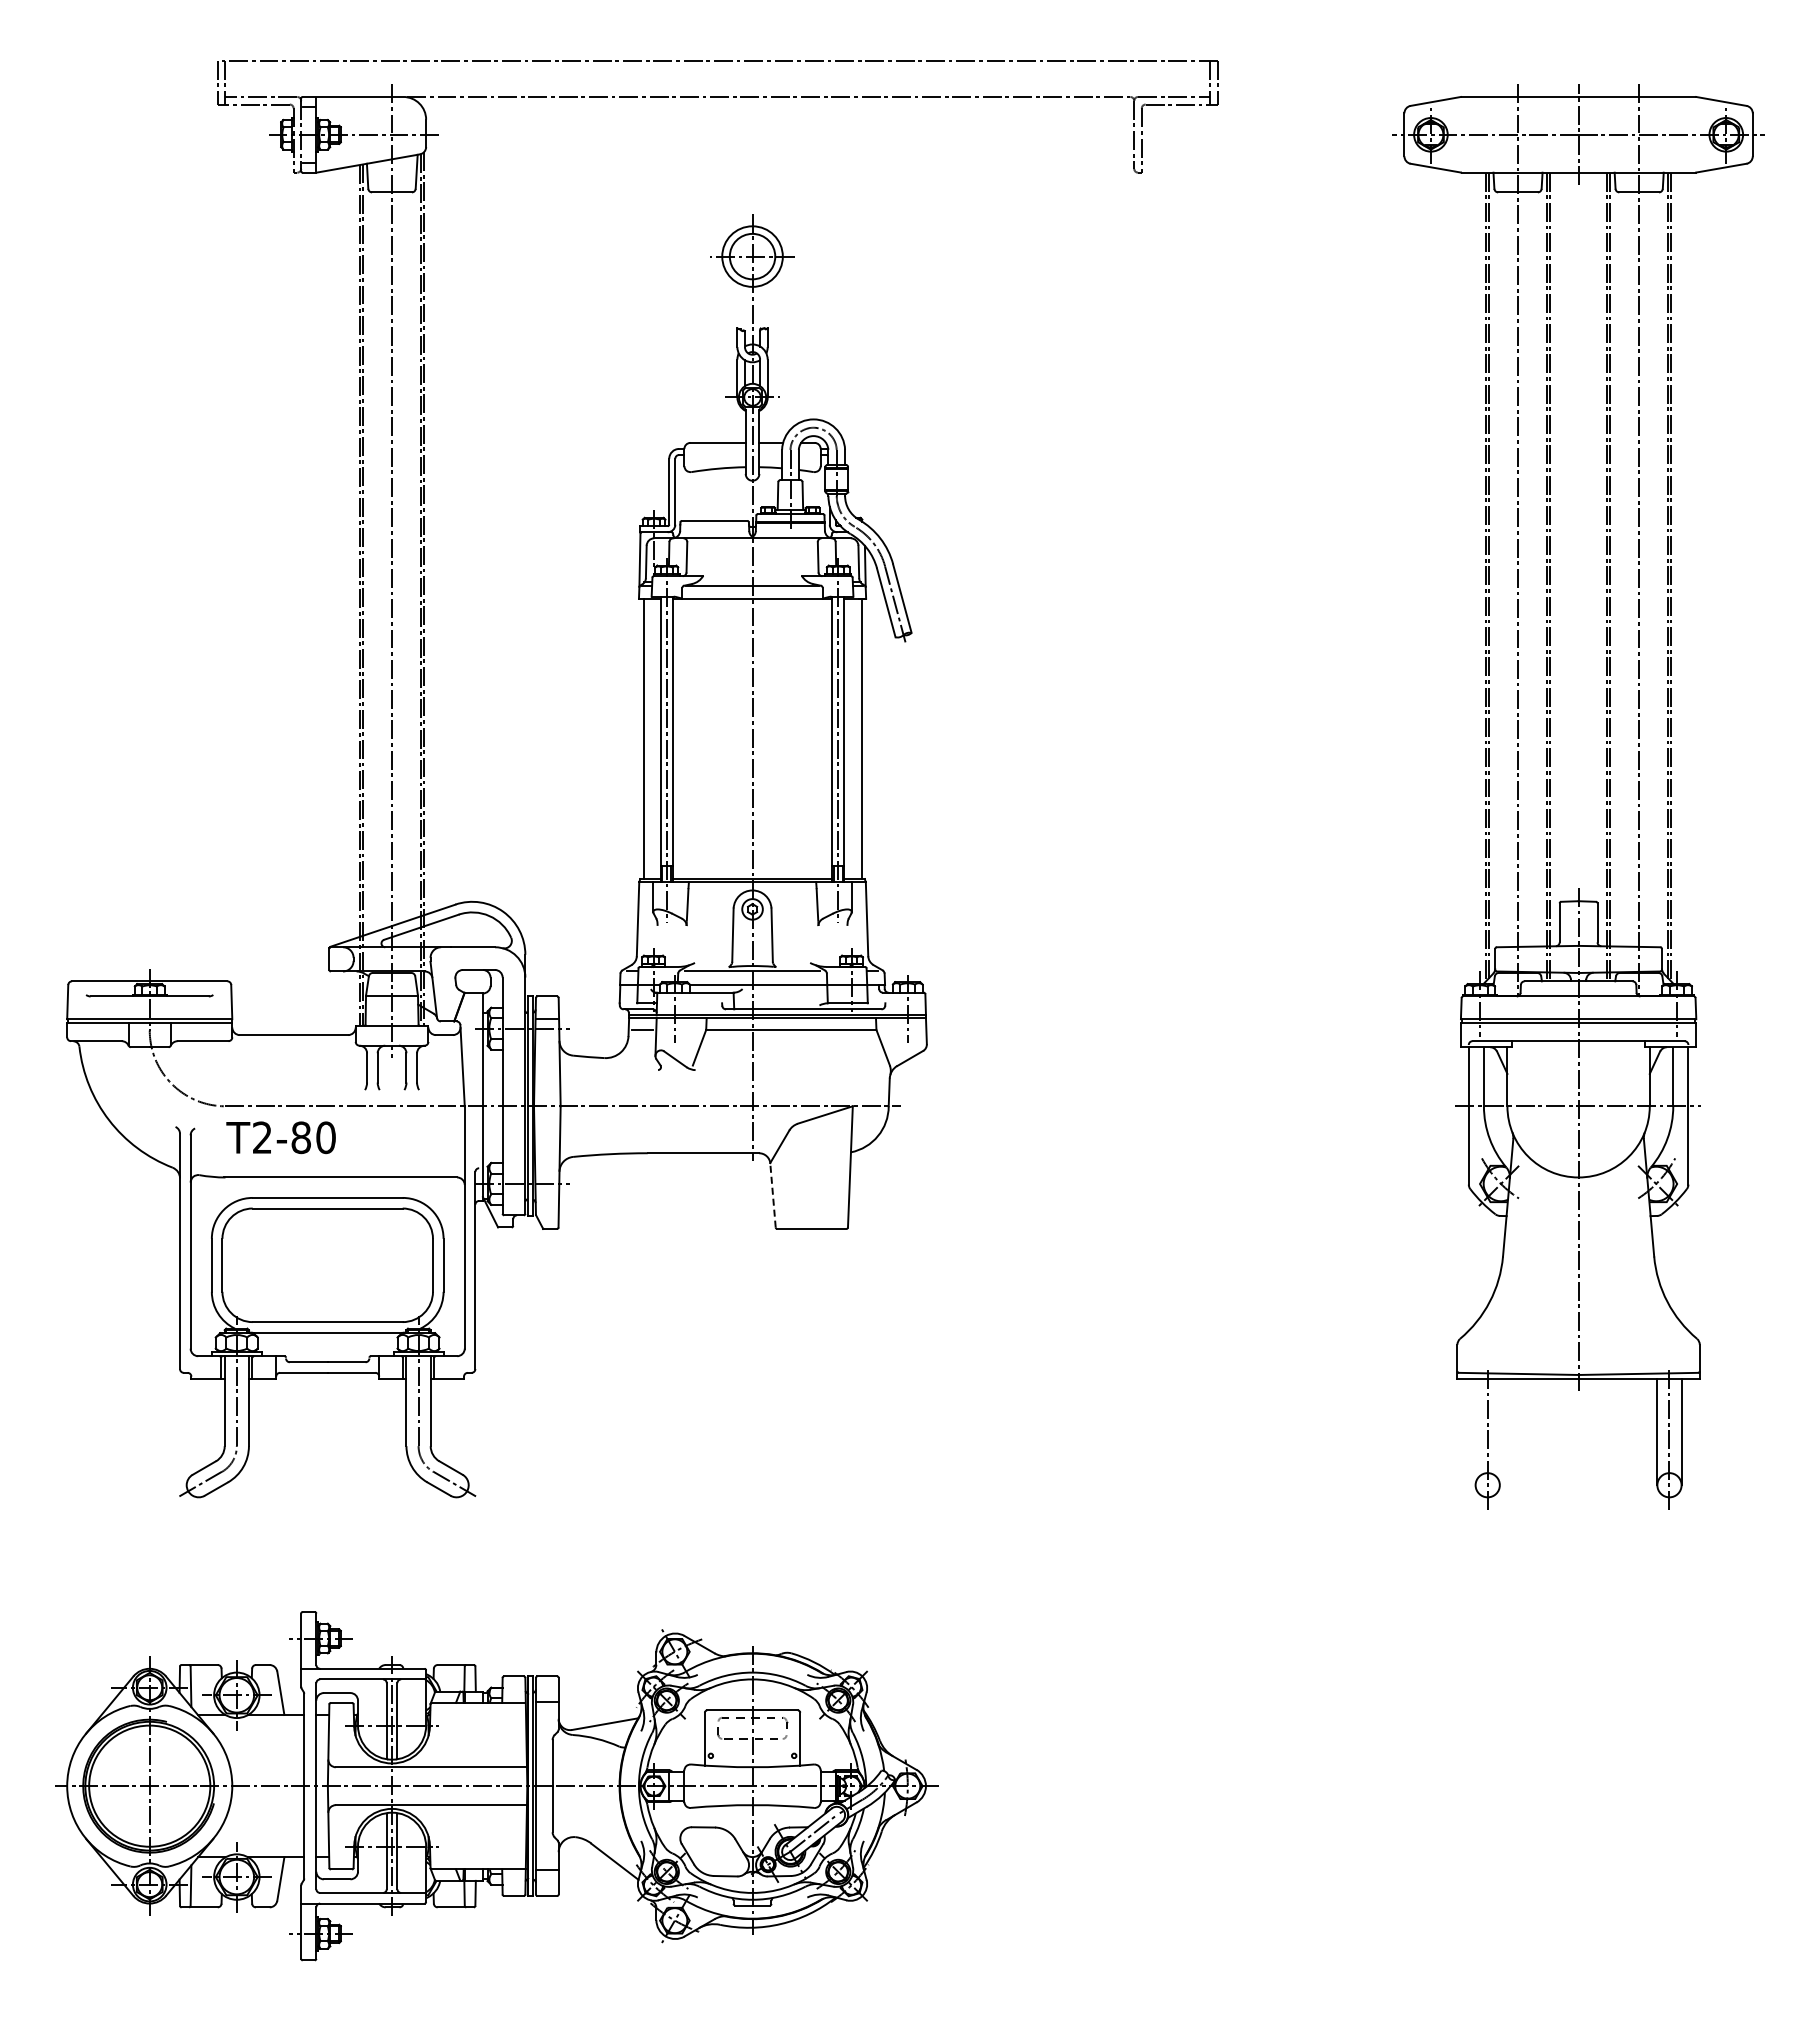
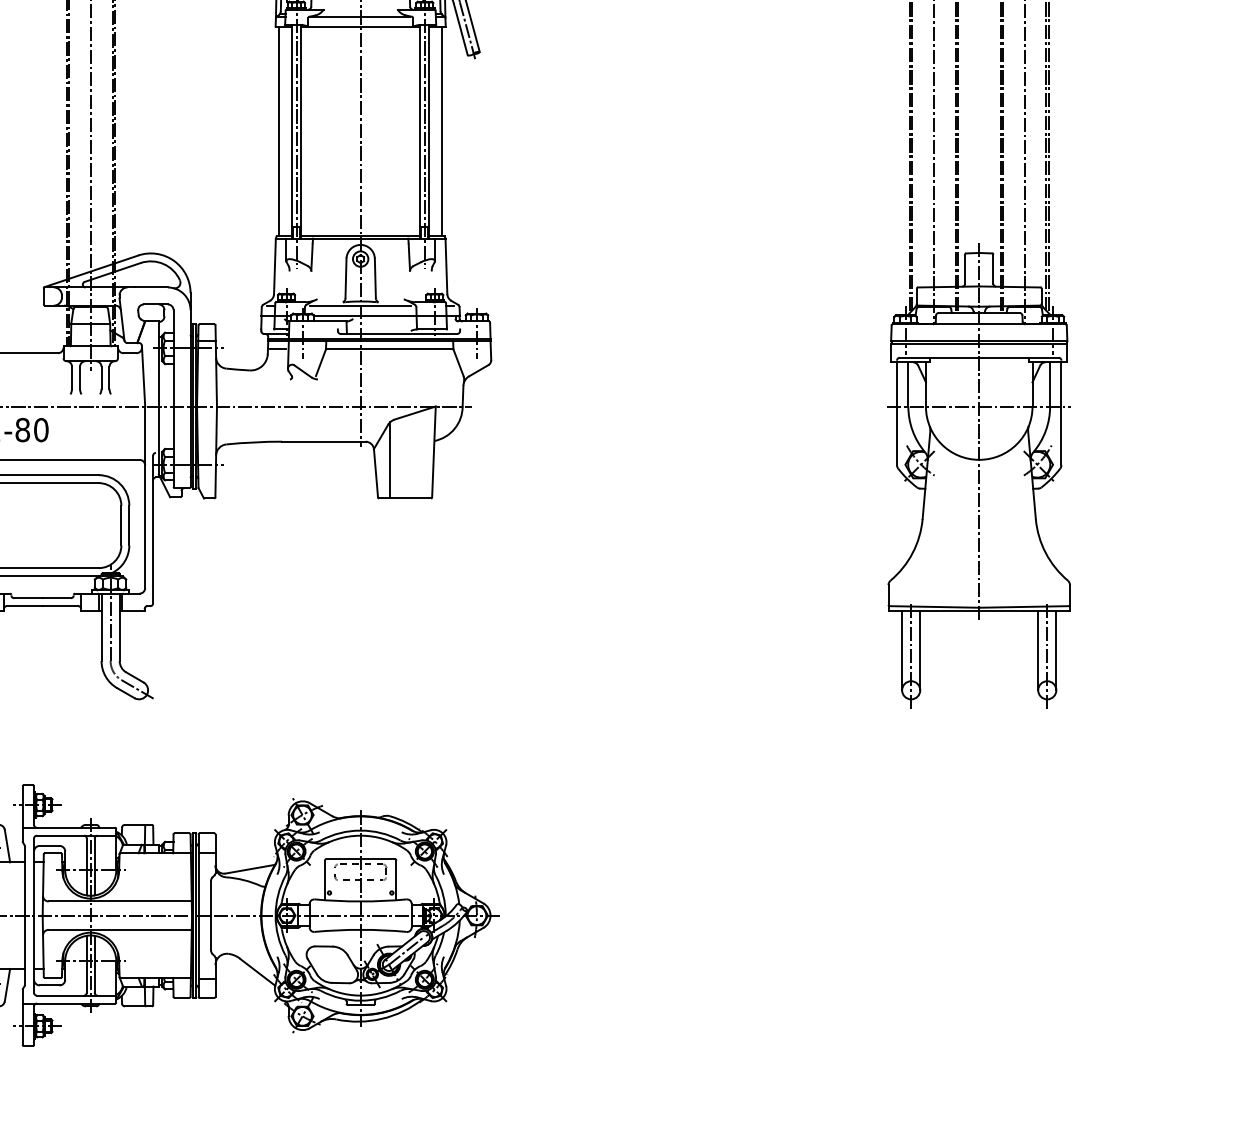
line: (792, 1177) -> (390, 459), added
line: (772, 1194) -> (375, 472), dashed -> solid
line: (1475, 1431) -> (902, 650), added
line: (1499, 1431) -> (920, 650), added

